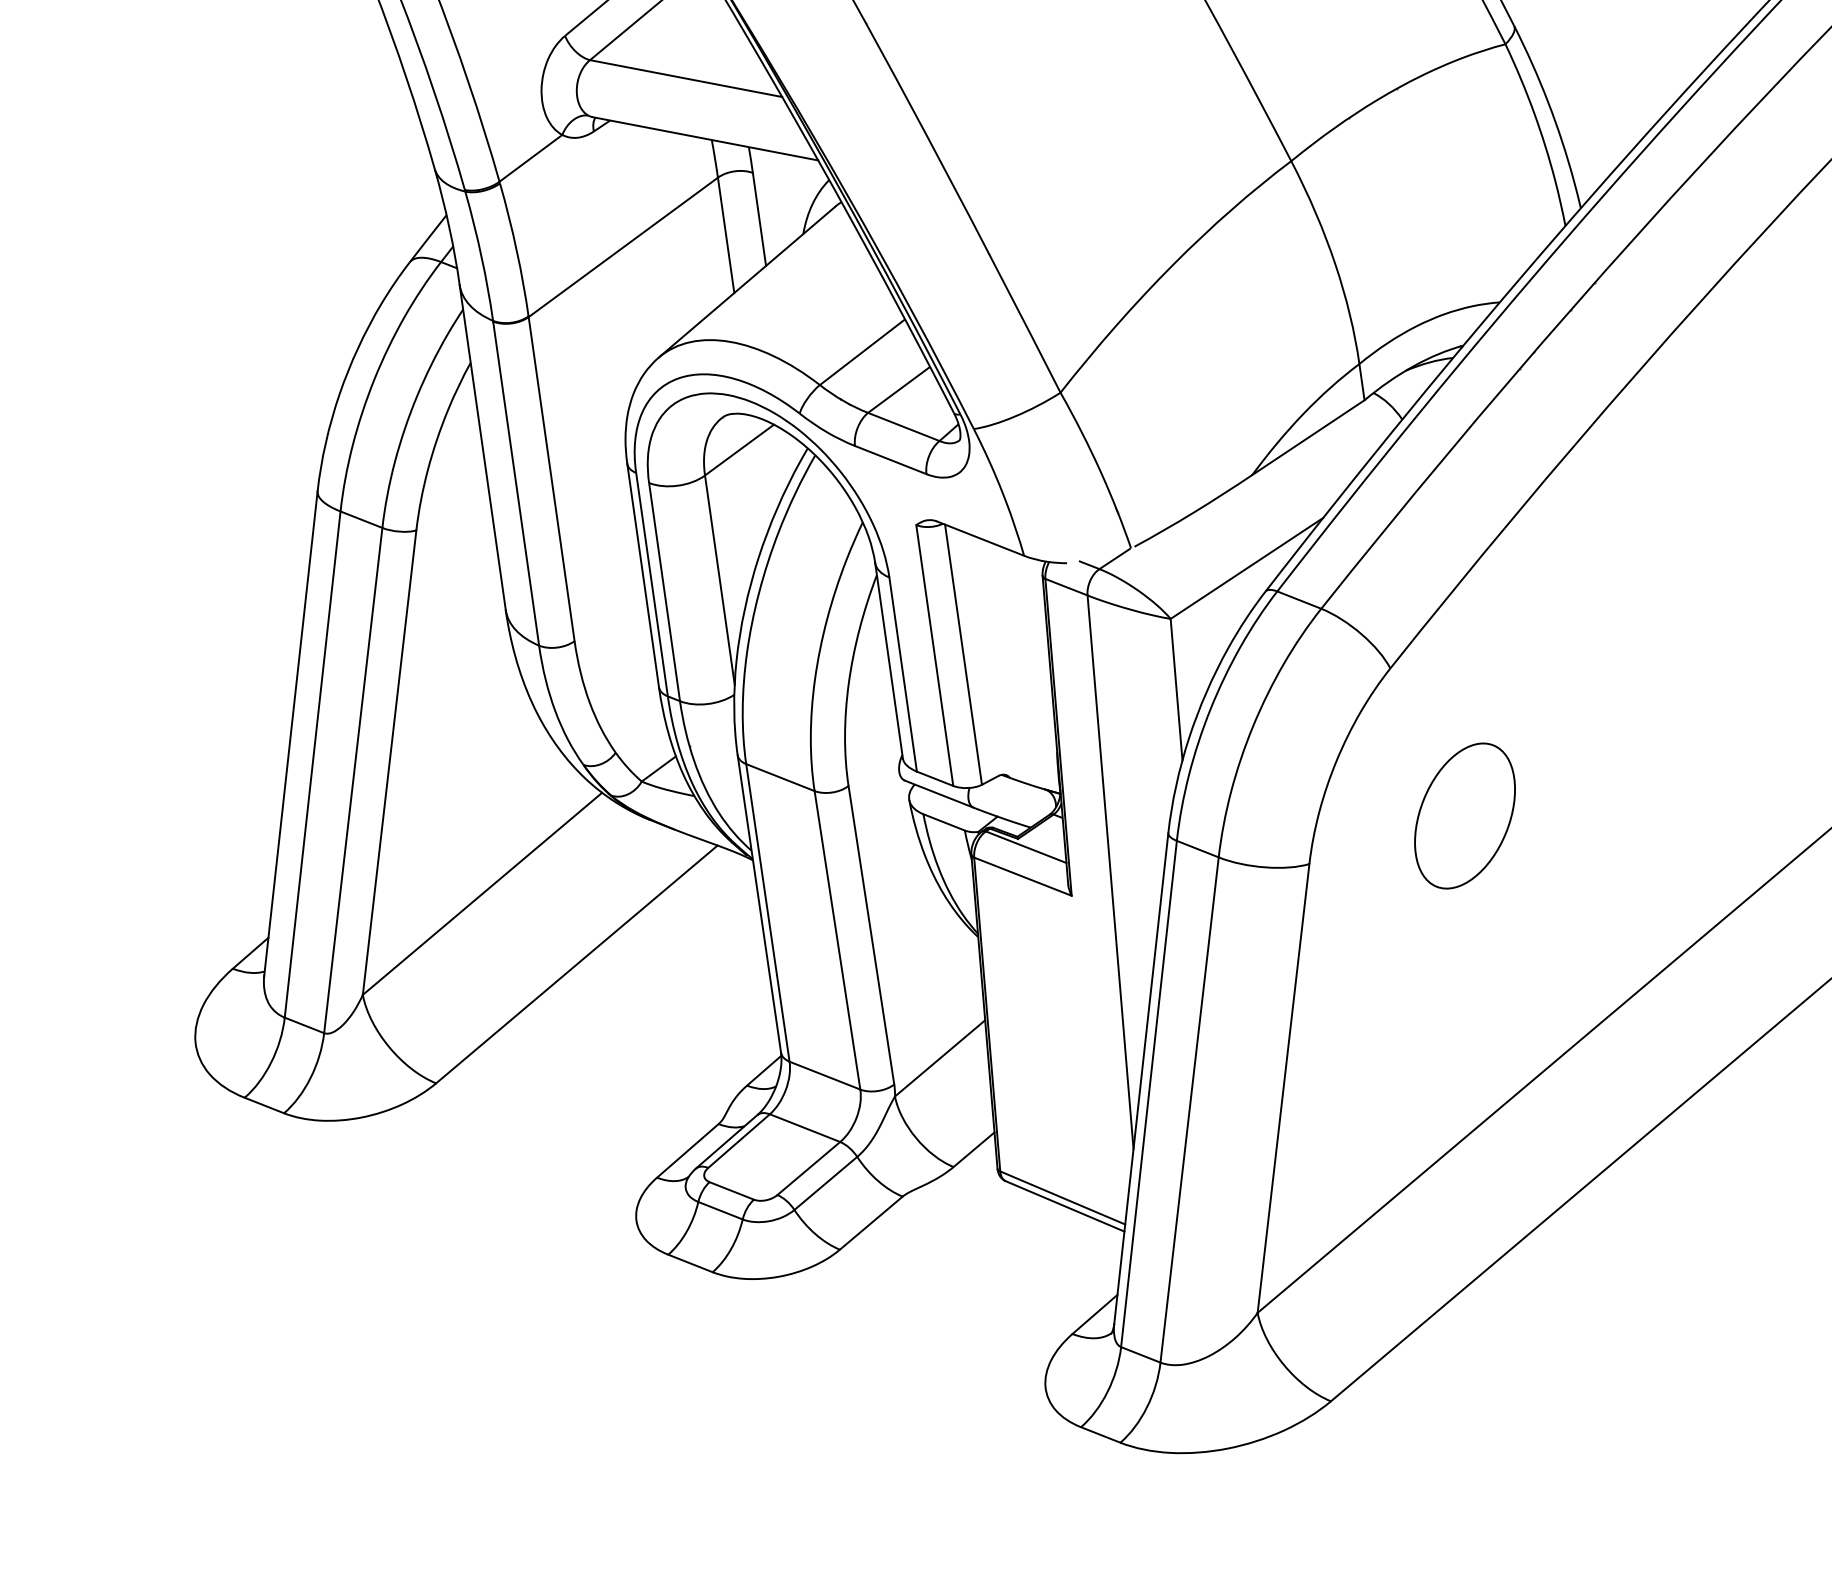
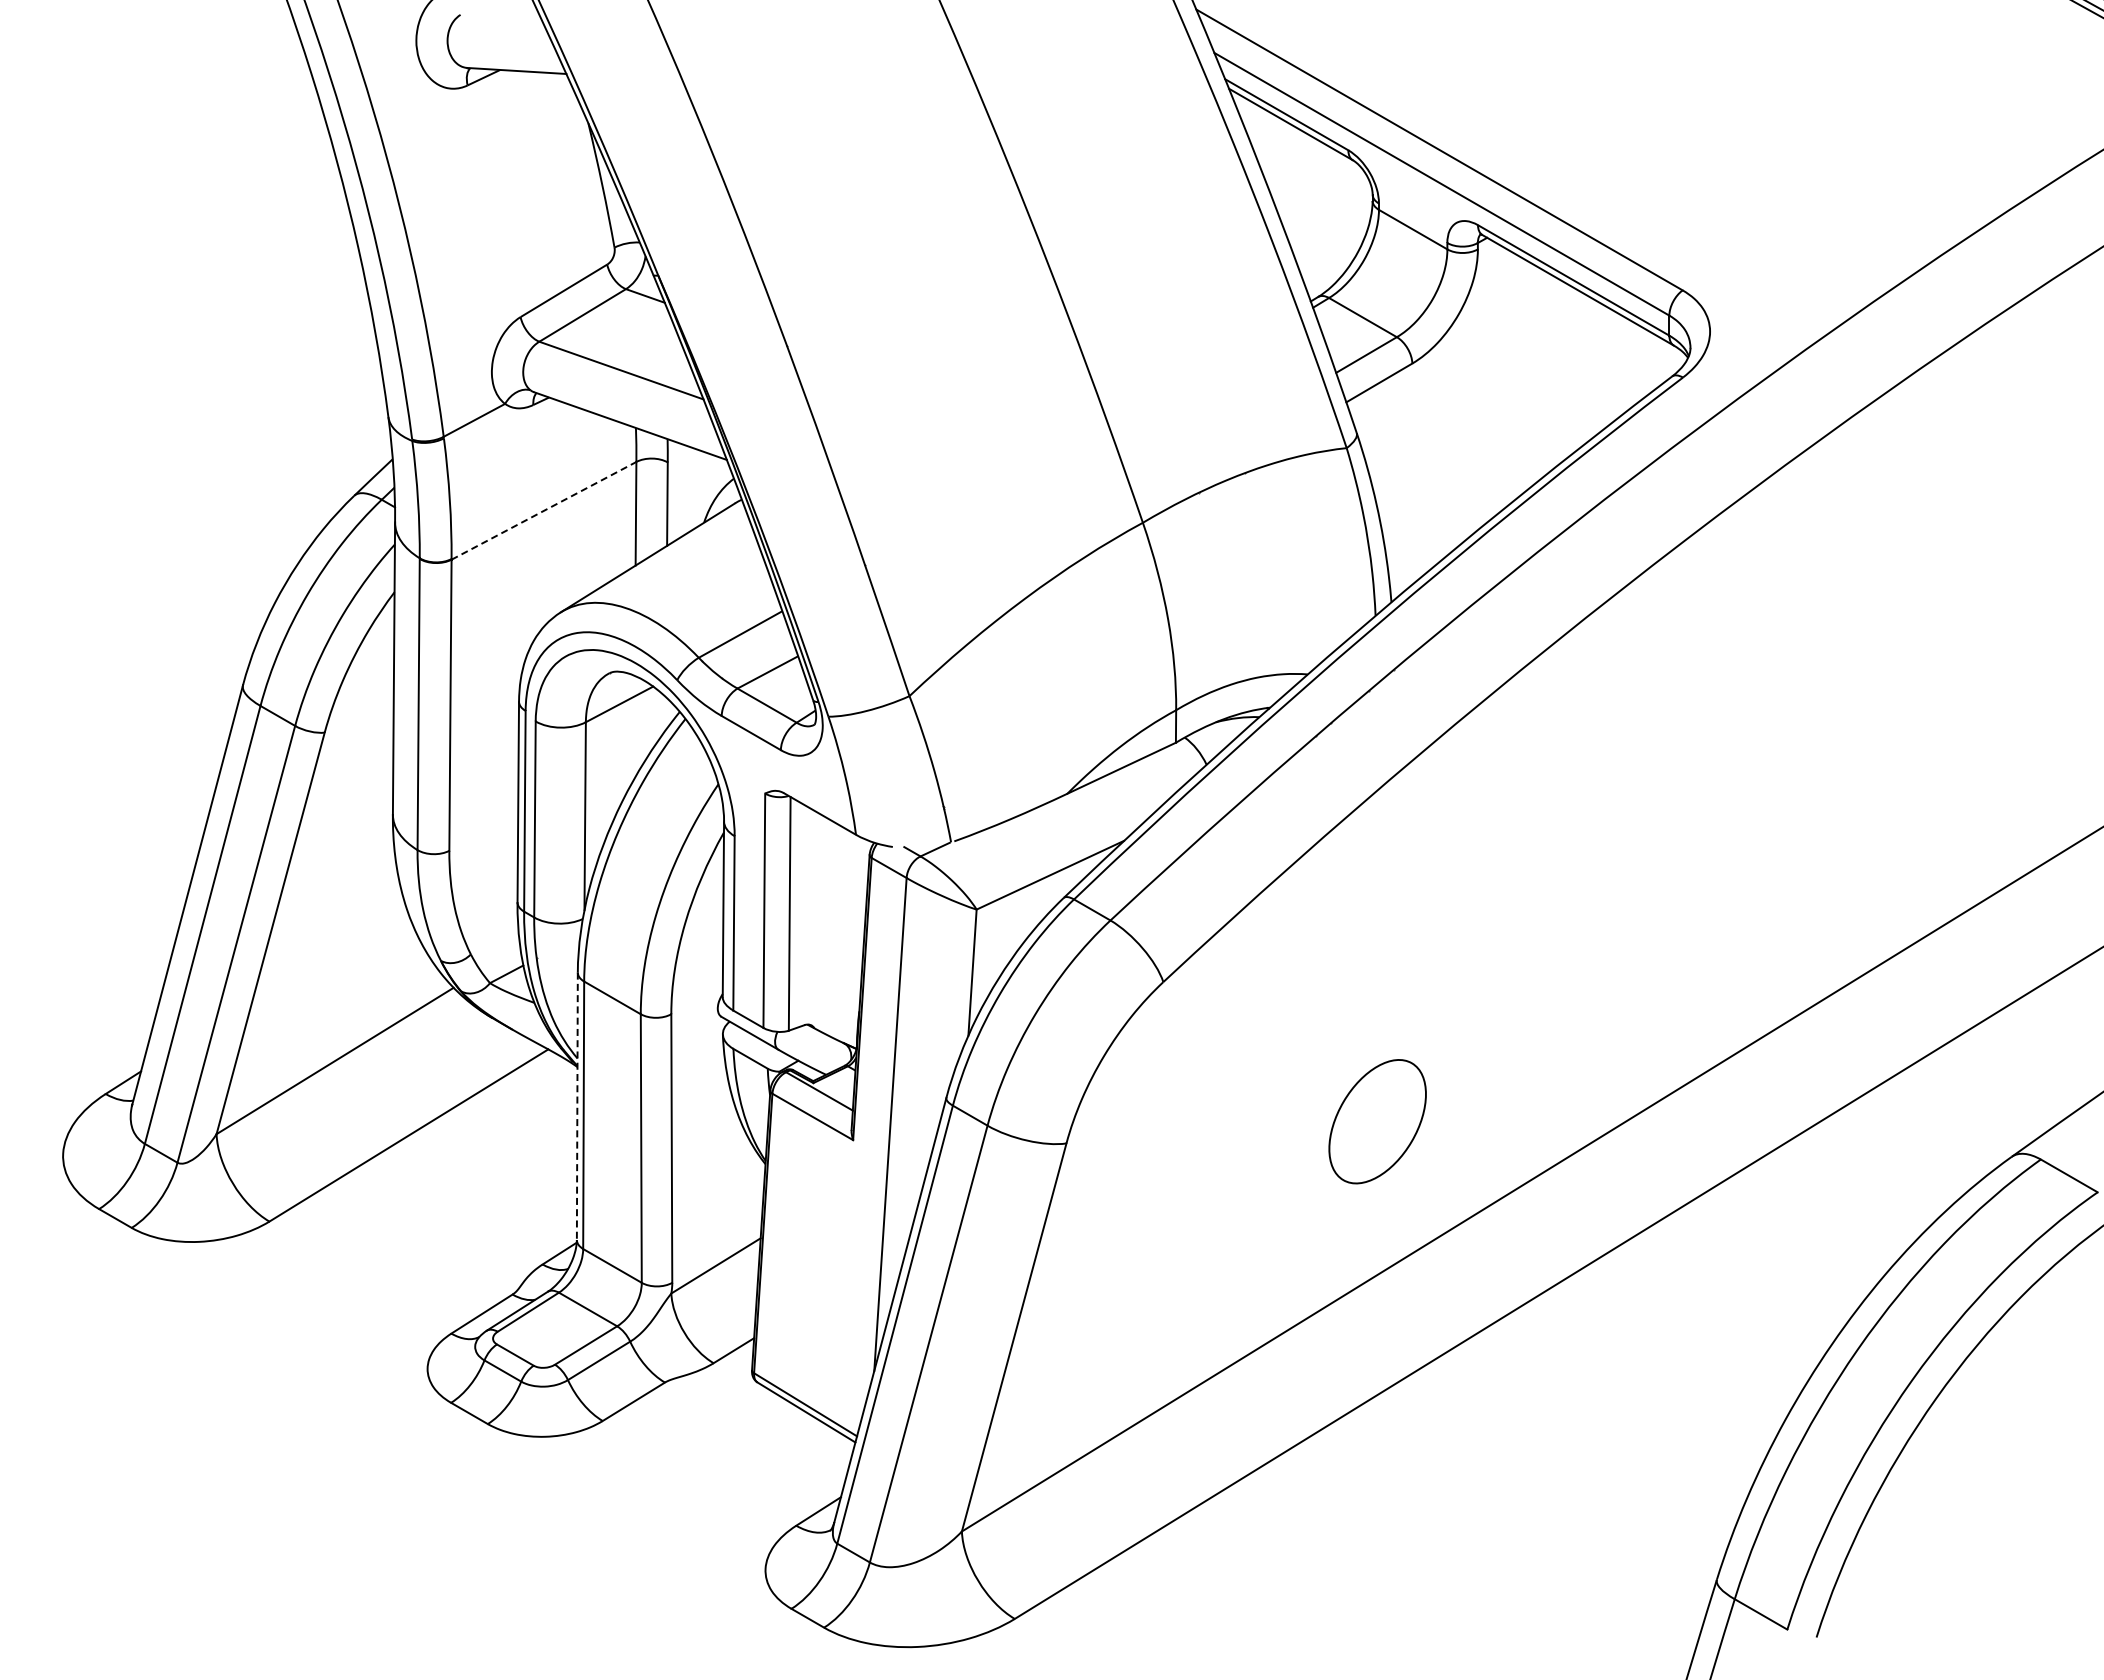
line: (622, 247) -> (543, 510), solid -> dashed
part: (1464, 815) -> (1377, 1121), moved
line: (759, 904) -> (577, 1106), solid -> dashed

